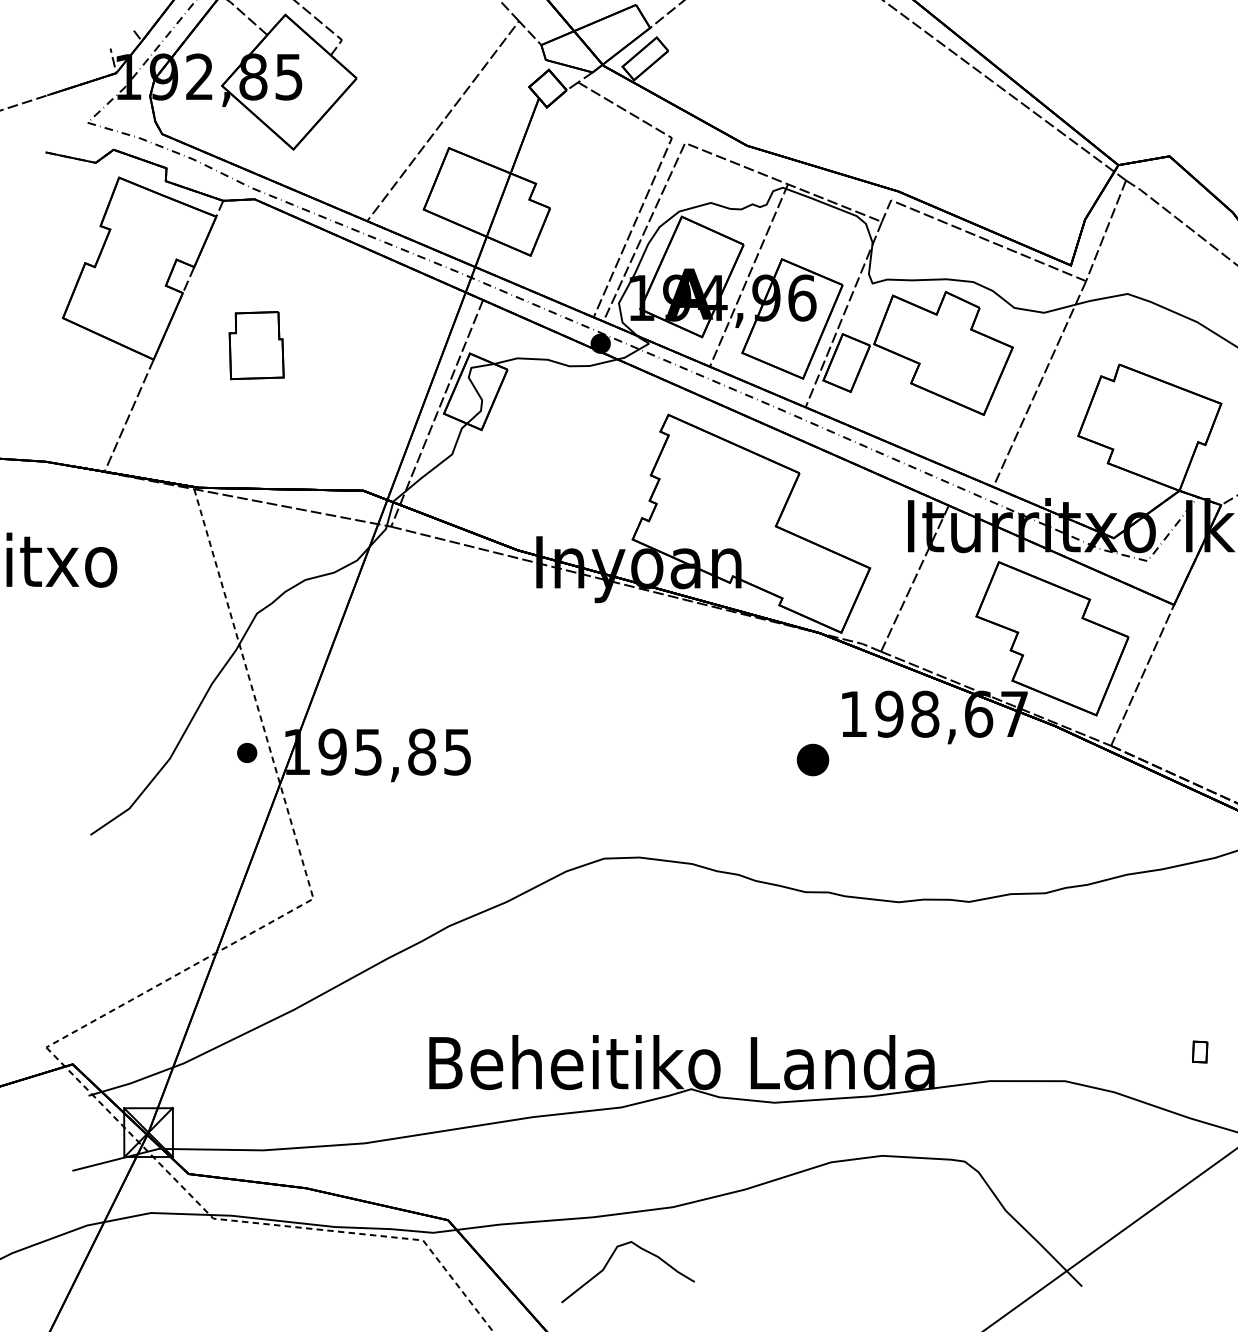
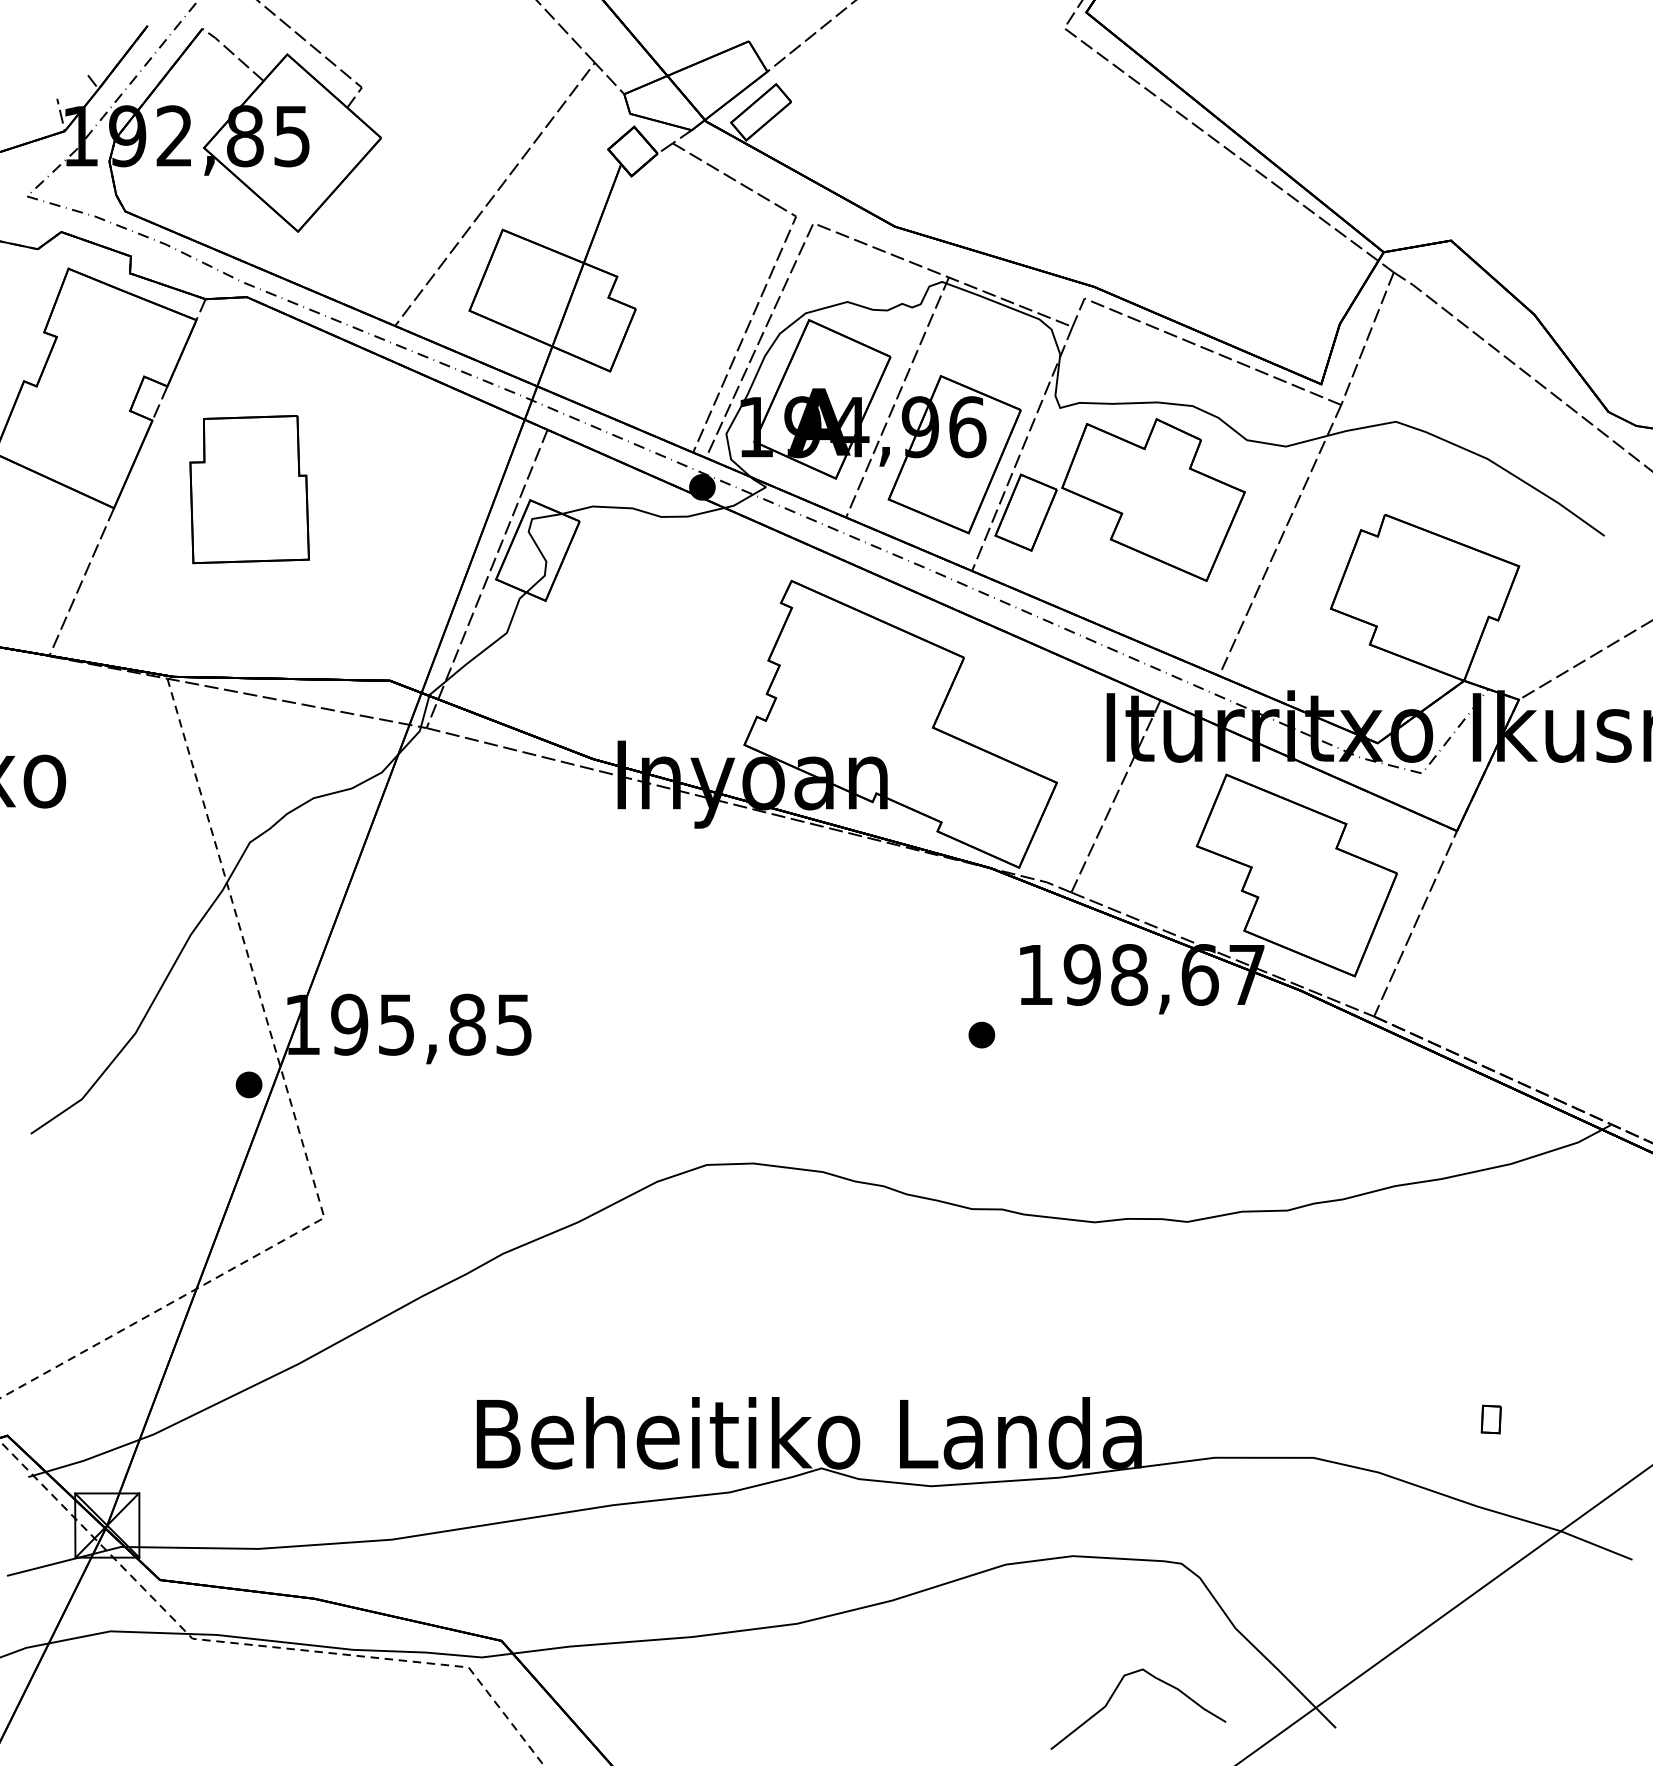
part: (256, 345) -> (249, 489), size x1.67
part: (246, 752) -> (248, 1084), moved
part: (812, 759) -> (981, 1034), size x0.62
curve: (610, 1259) -> (1115, 1692), moved

